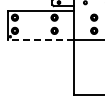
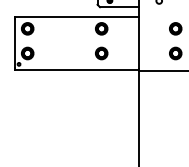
line: (40, 39) -> (75, 69), dashed -> solid

